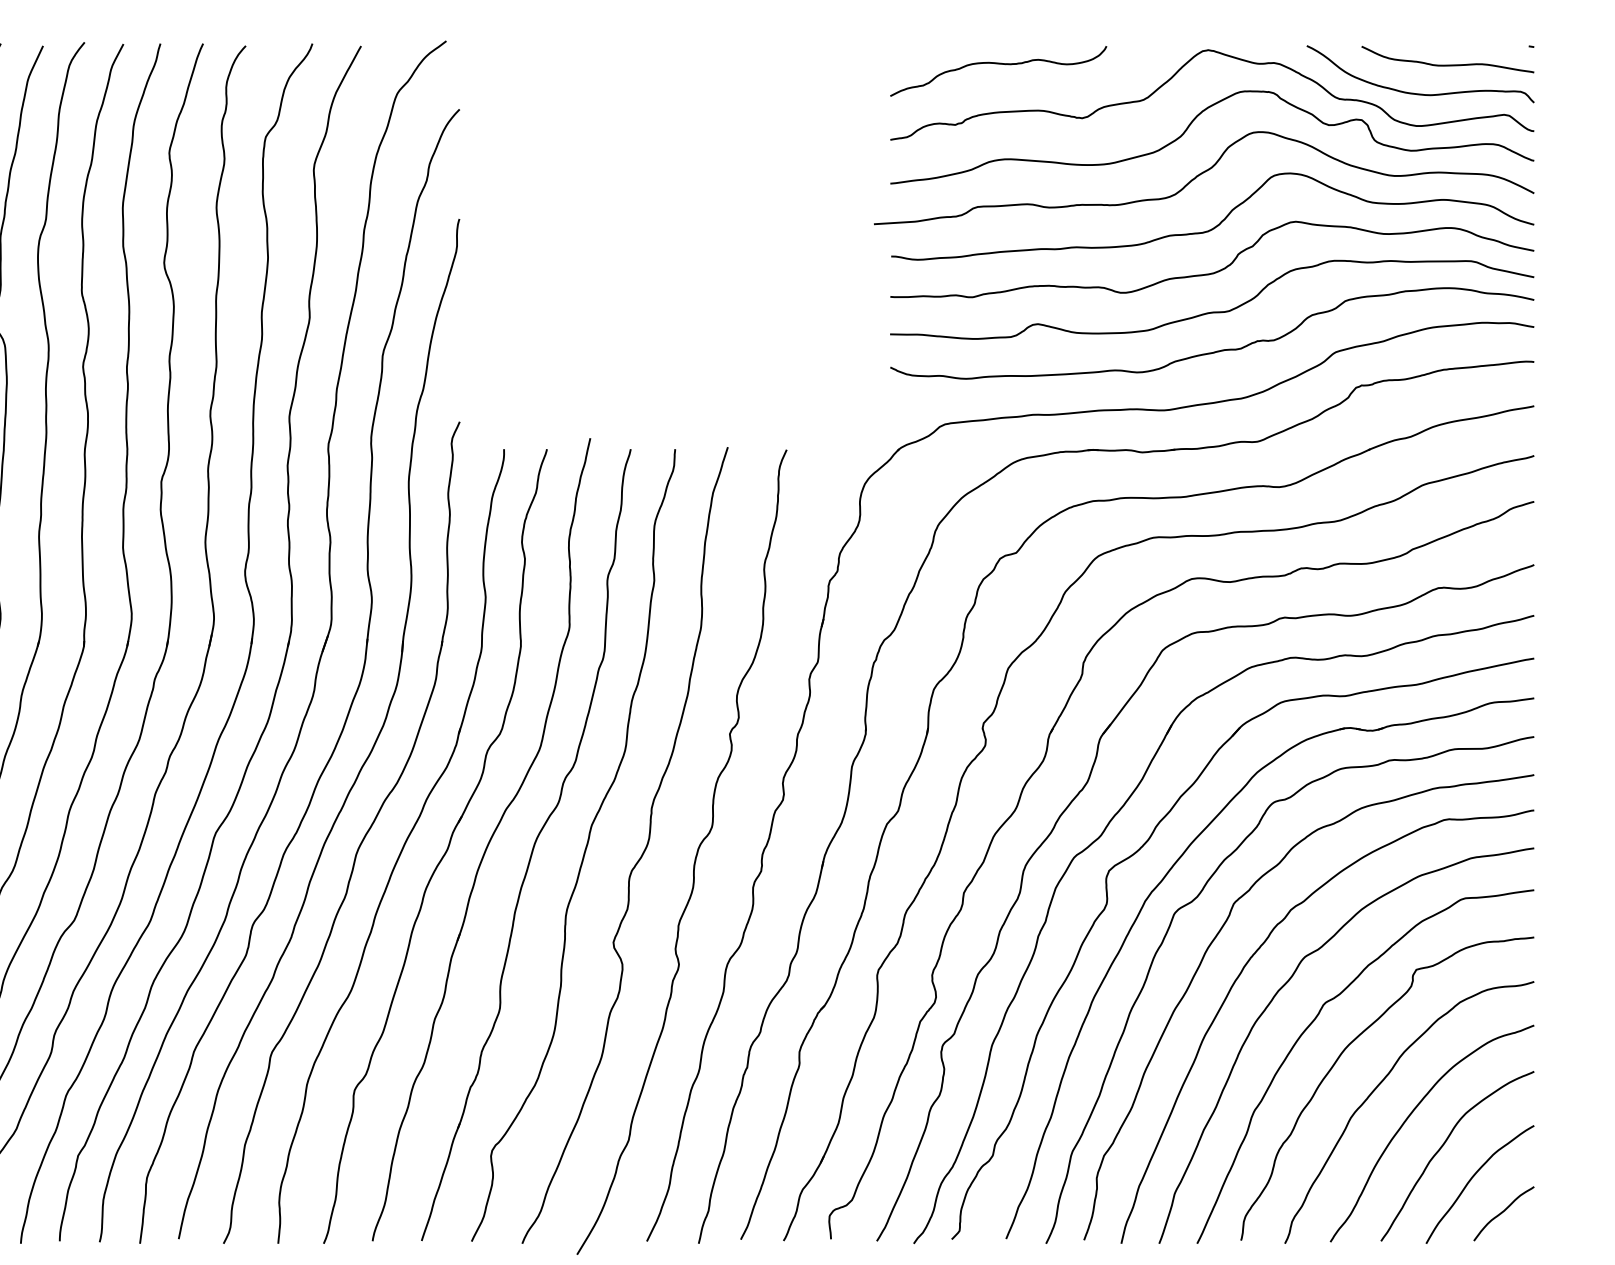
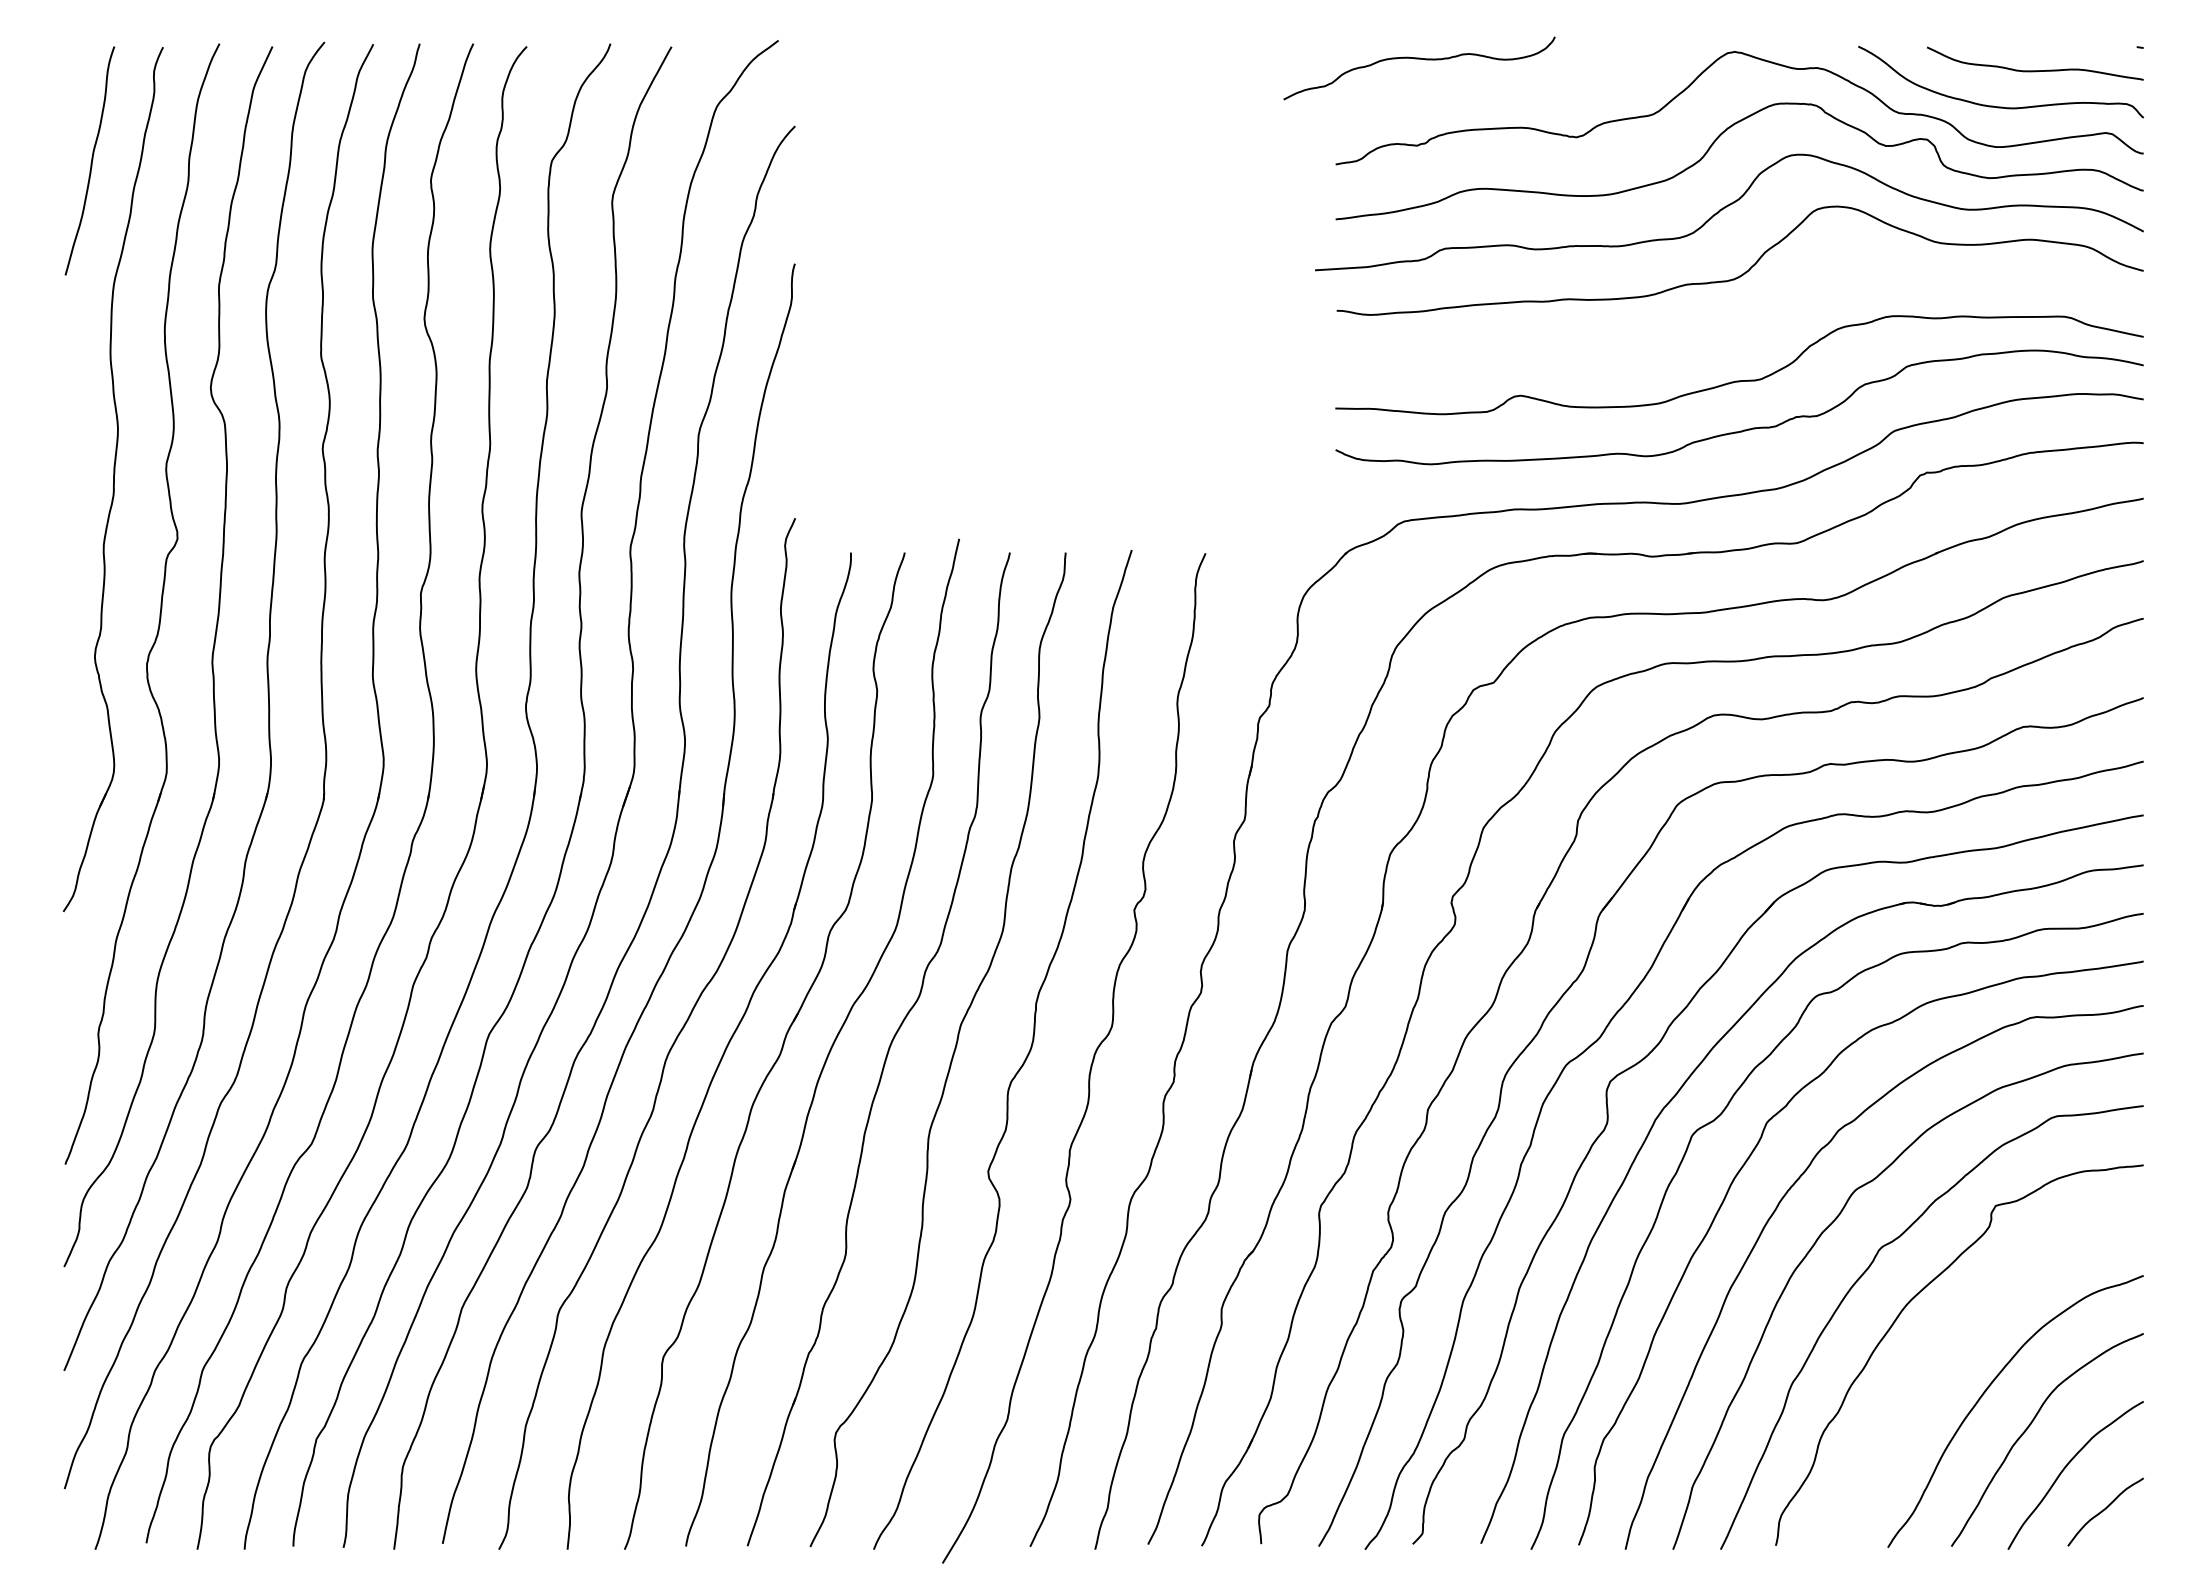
curve: (998, 64) -> (1419, 59), moved
curve: (1217, 270) -> (1746, 328), removed
curve: (1378, 1086) -> (1948, 1352), removed

